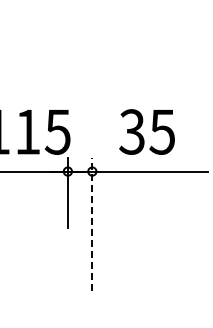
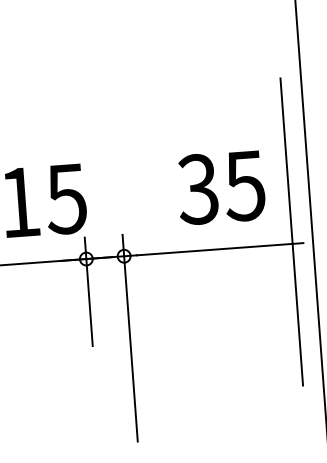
text: (146, 131) -> (220, 186), moved
line: (201, 163) -> (291, 231), added
line: (92, 224) -> (130, 338), dashed -> solid

